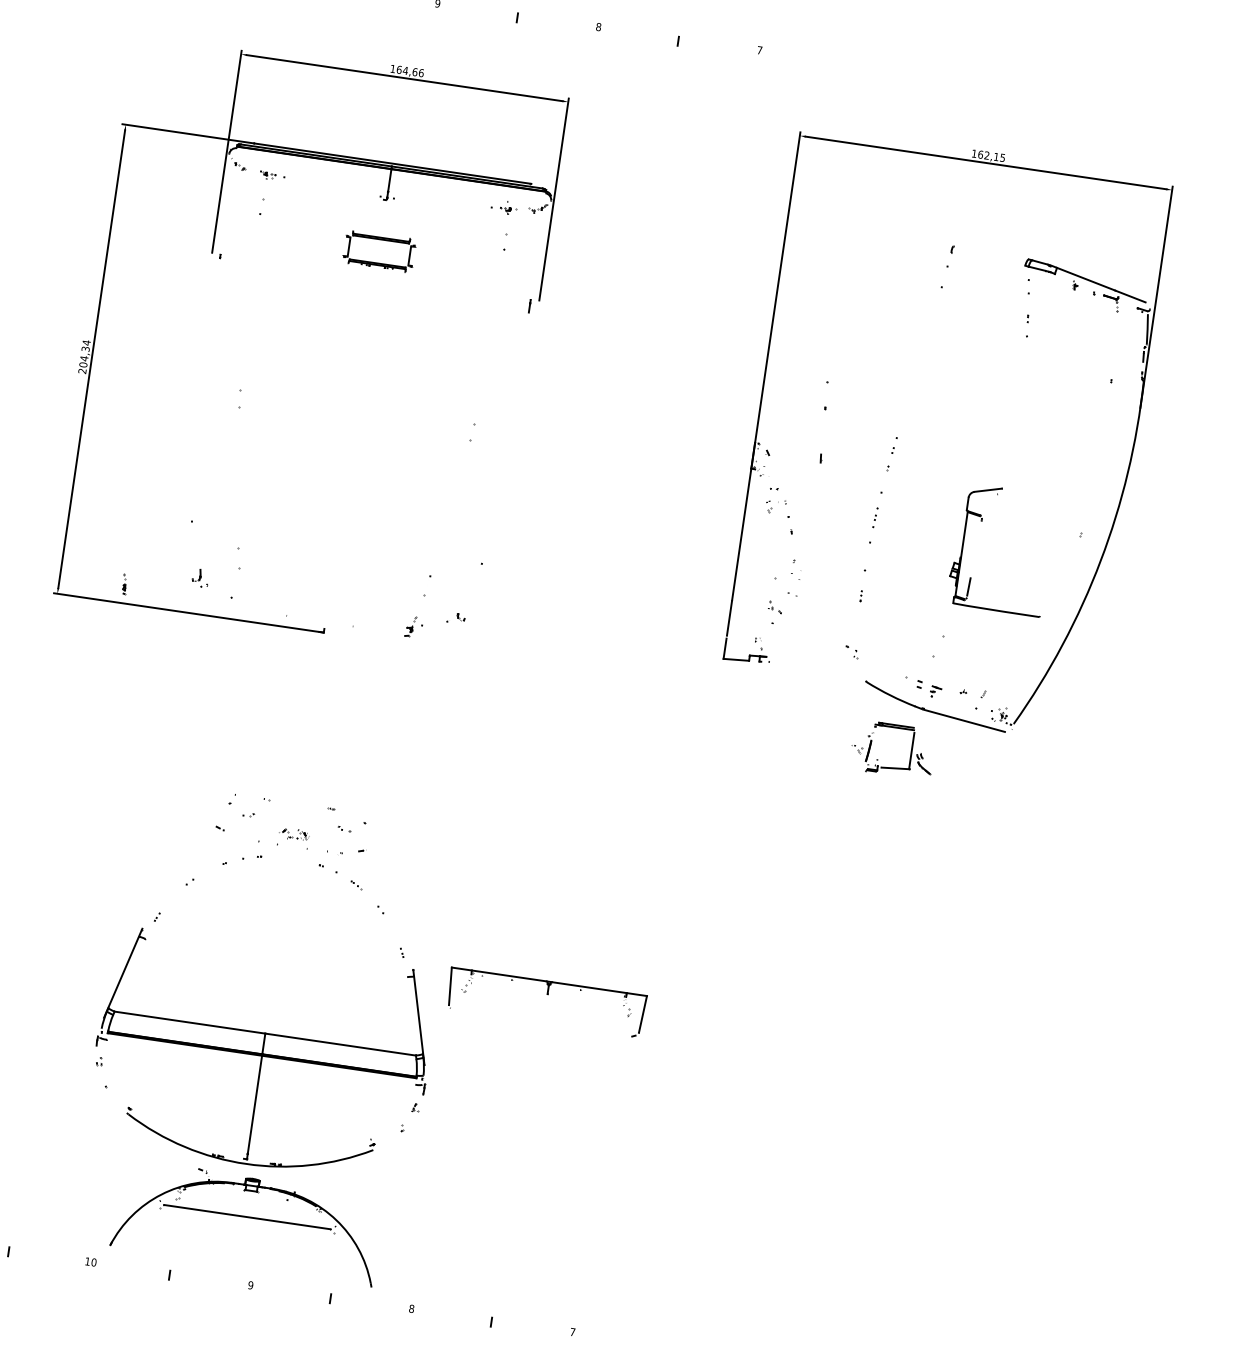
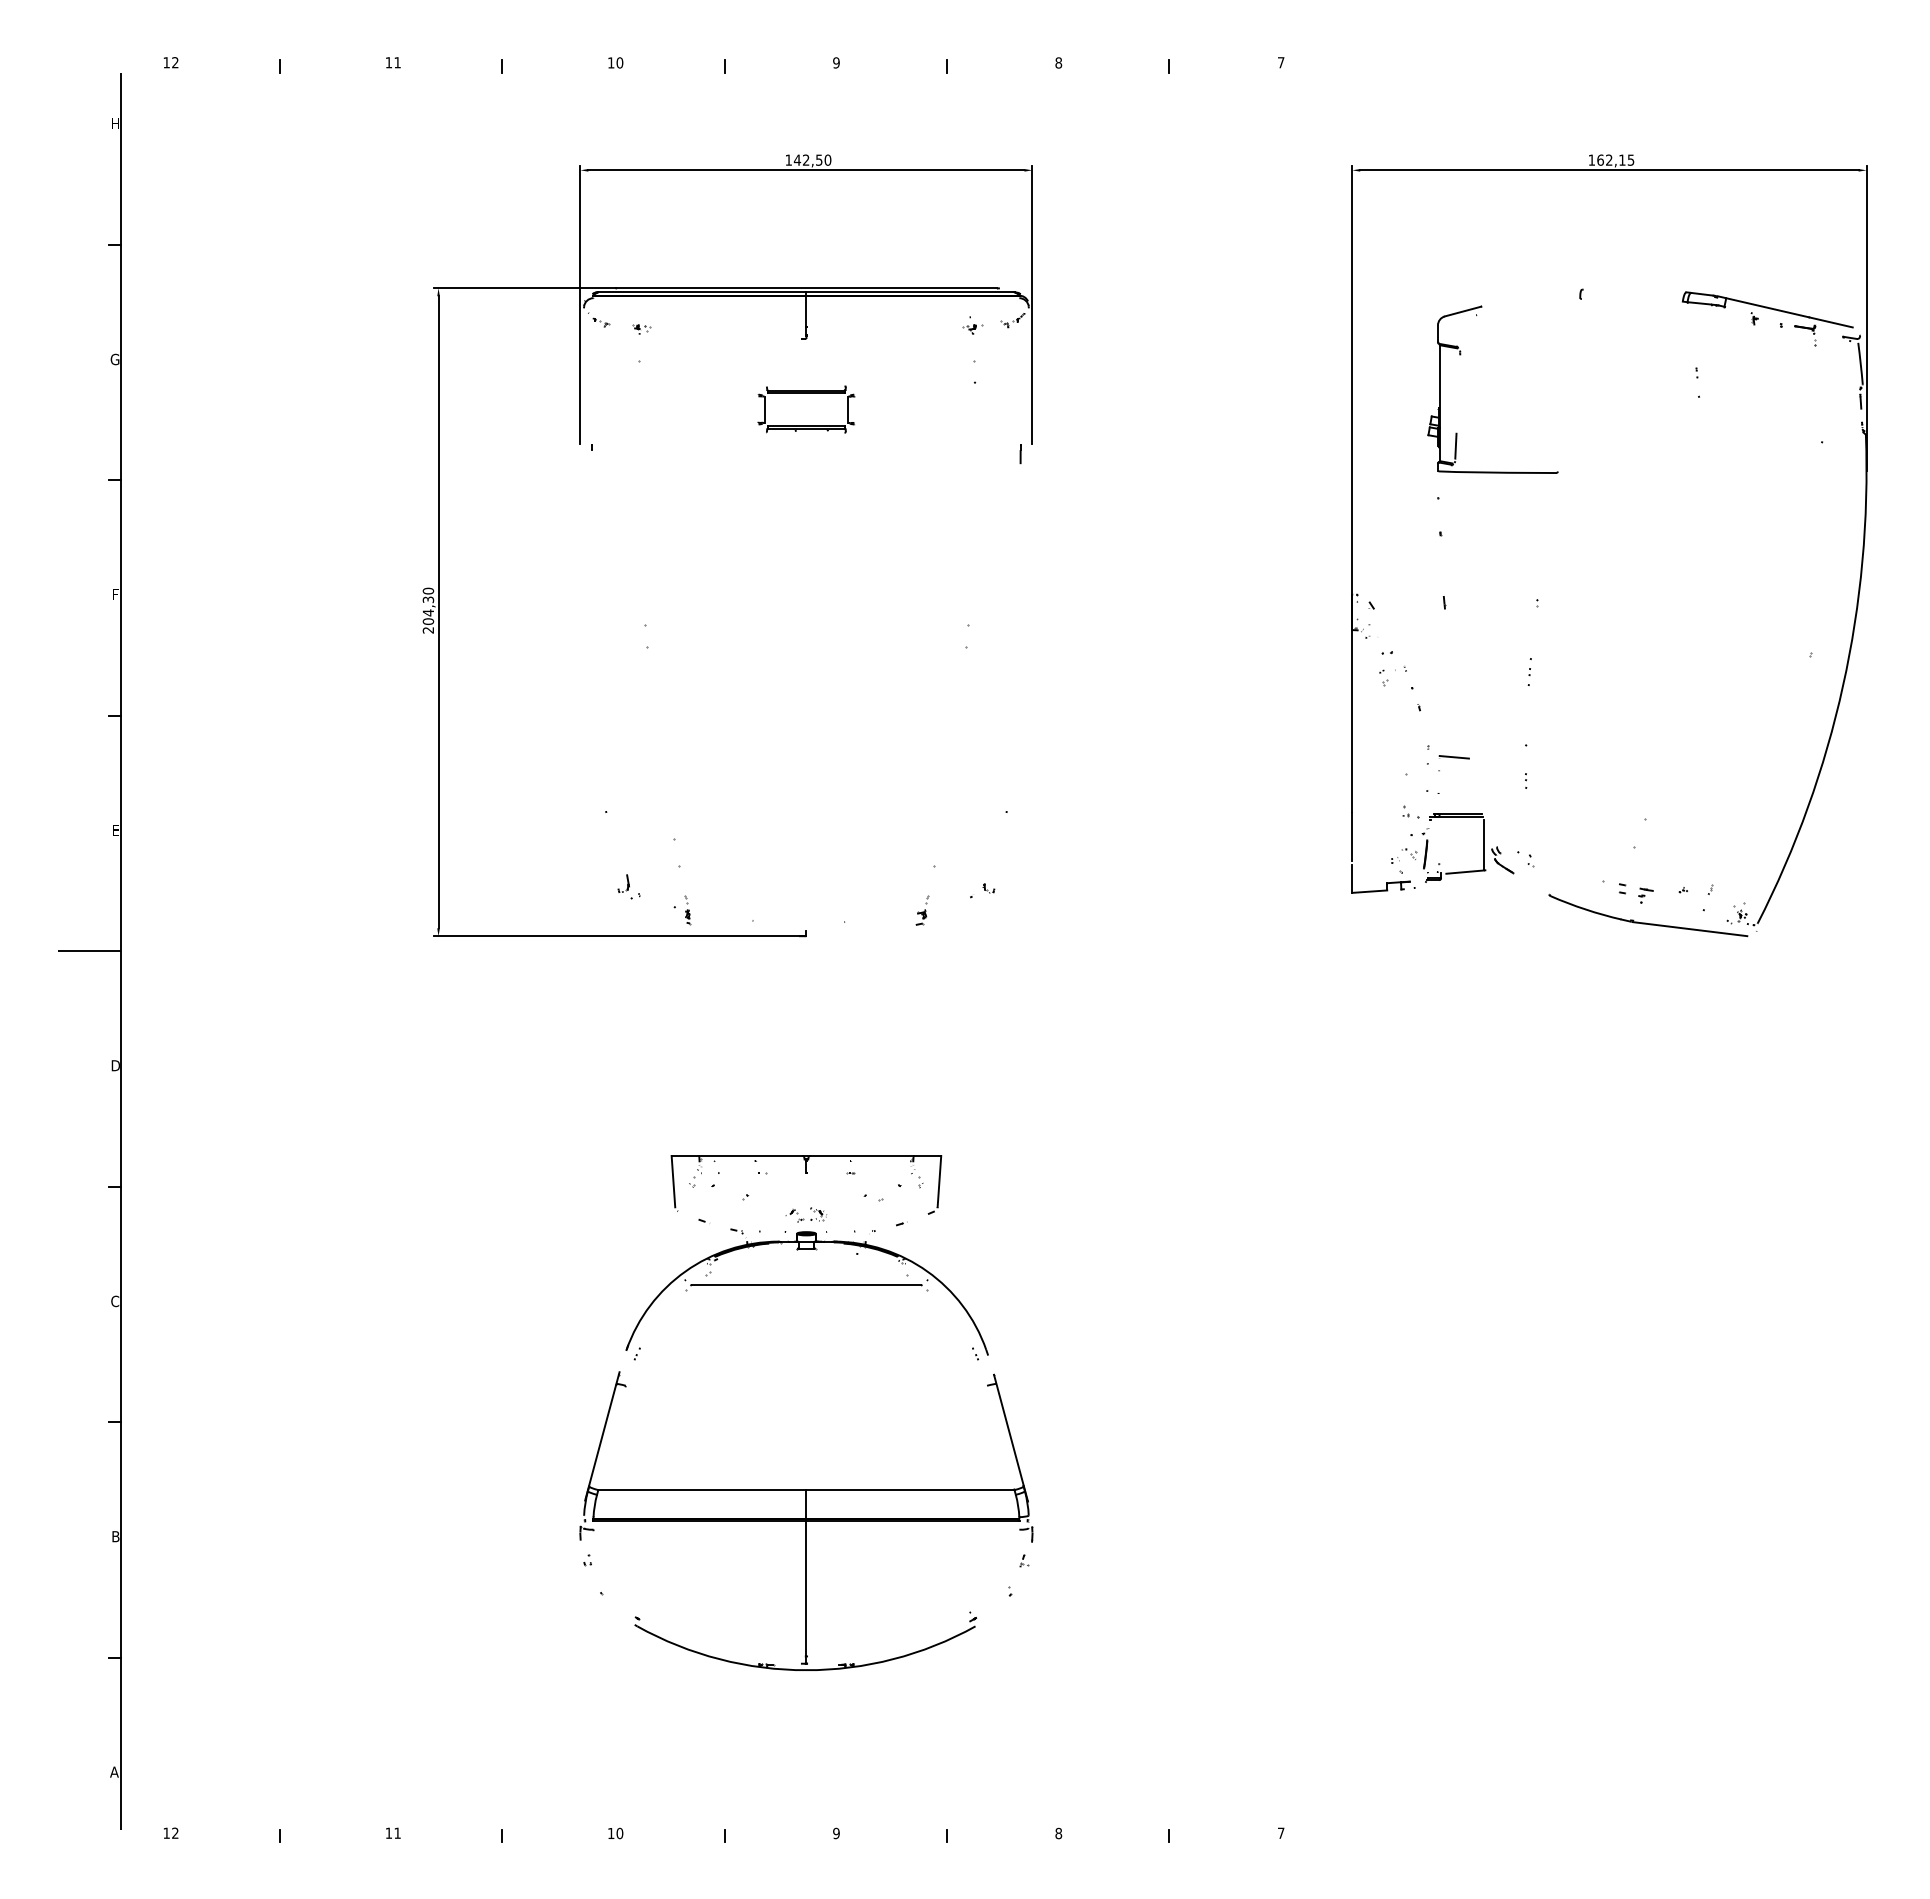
text: (410, 70) -> (812, 159), 164,66 -> 142,50
text: (86, 342) -> (428, 590), 204,34 -> 204,30
part: (981, 521) -> (1460, 355), moved
line: (811, 571) -> (1453, 757), added
part: (124, 584) -> (687, 910), moved
part: (878, 759) -> (1440, 863), moved
part: (547, 994) -> (806, 1173), moved
part: (246, 1221) -> (806, 1291), moved

